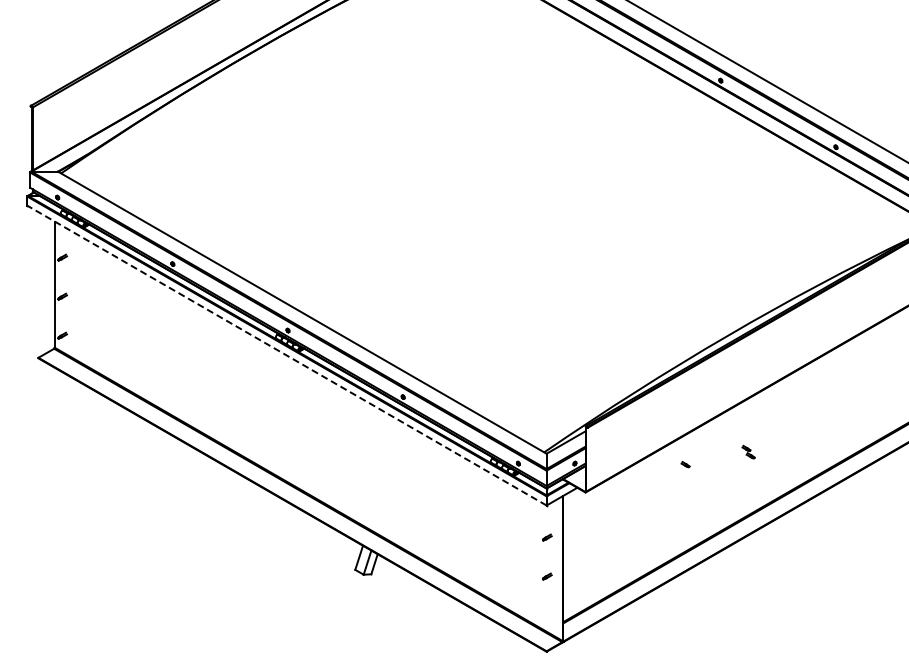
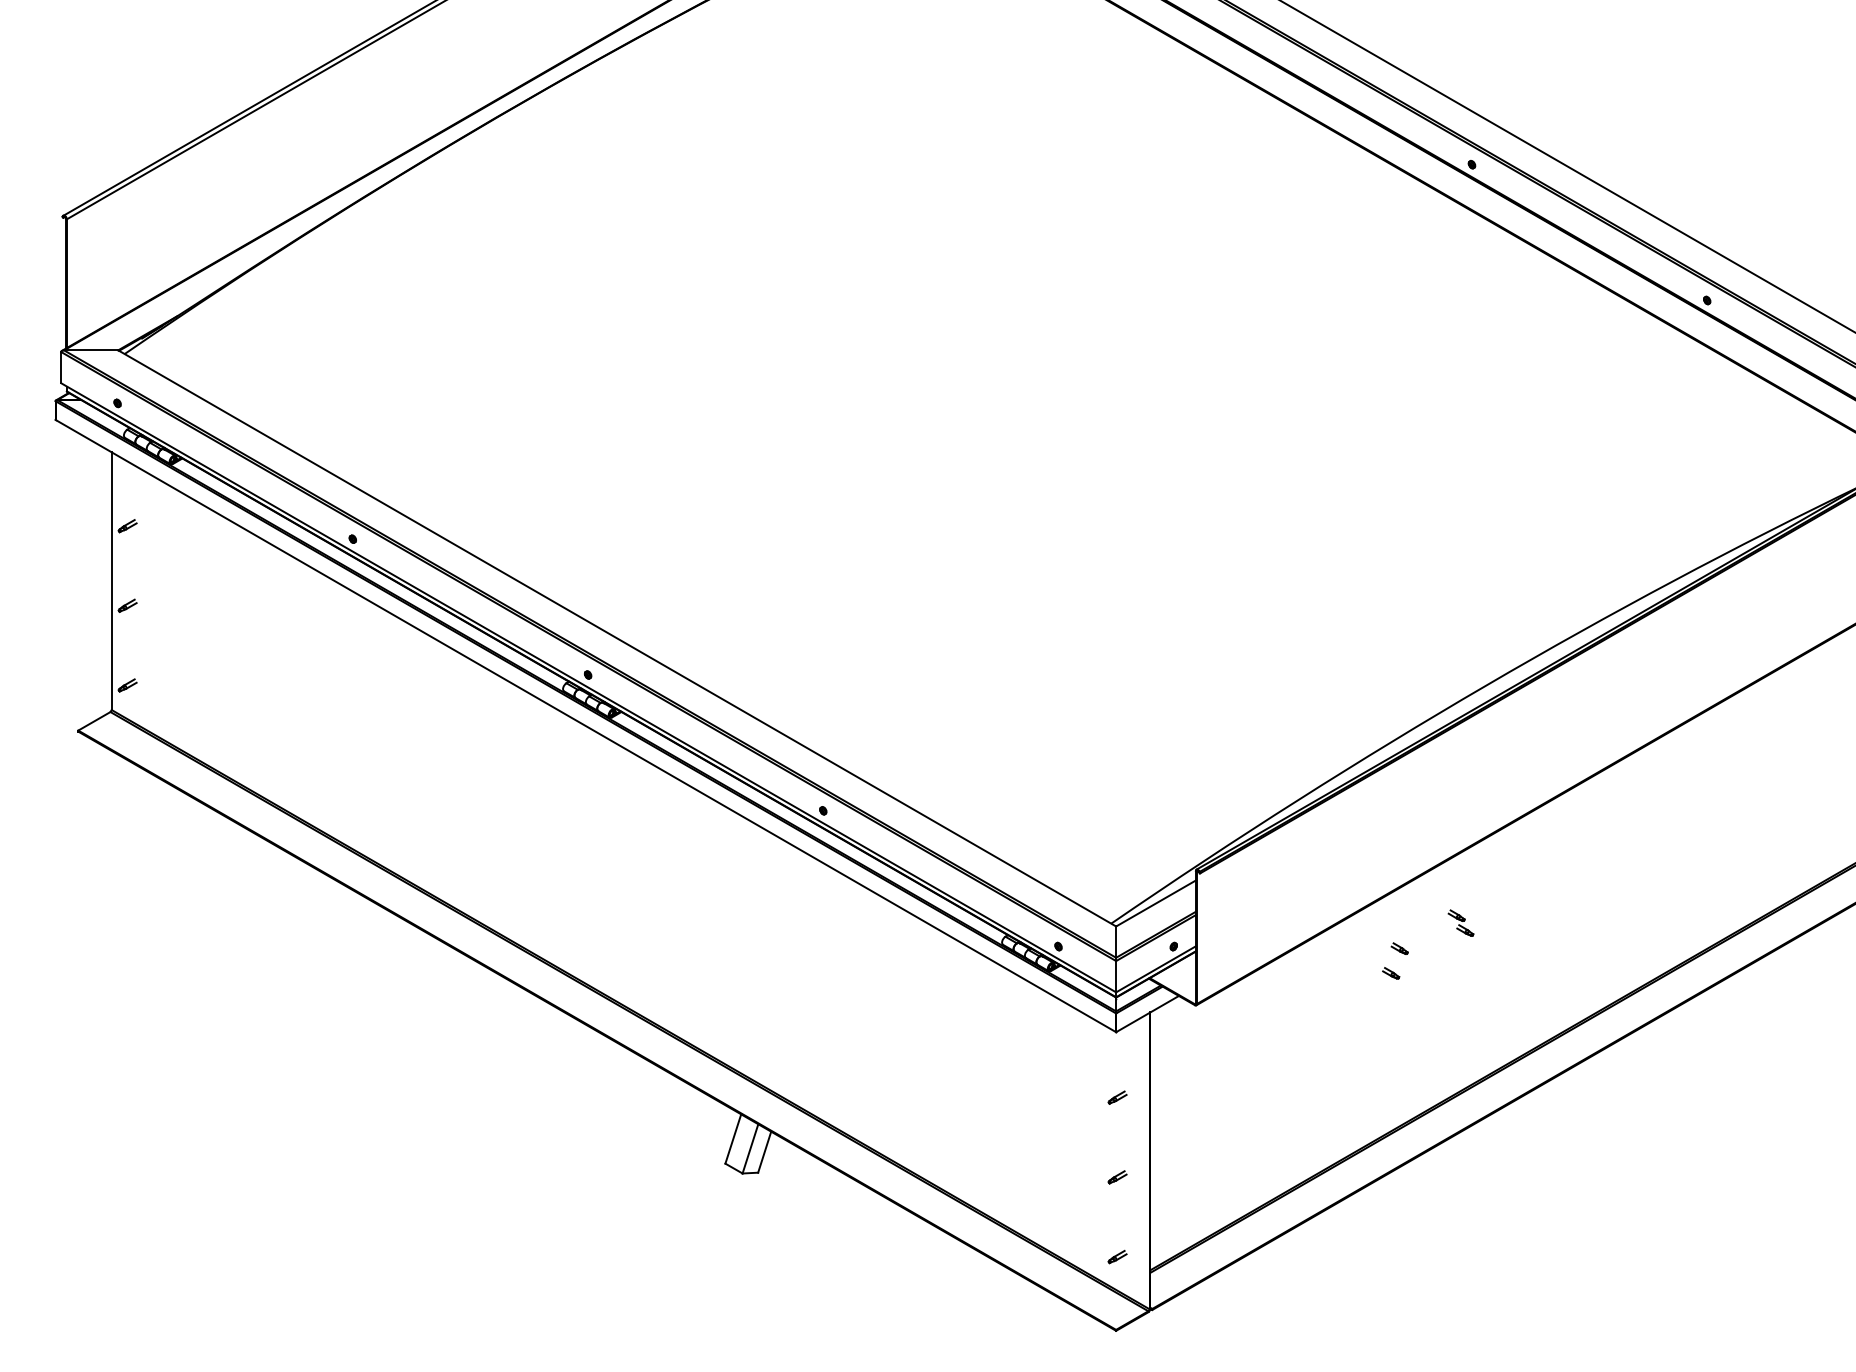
line: (286, 355) -> (584, 725), dashed -> solid
part: (748, 451) -> (1461, 921), moved
part: (681, 476) -> (1391, 972), added
part: (547, 615) -> (1117, 1256), added

